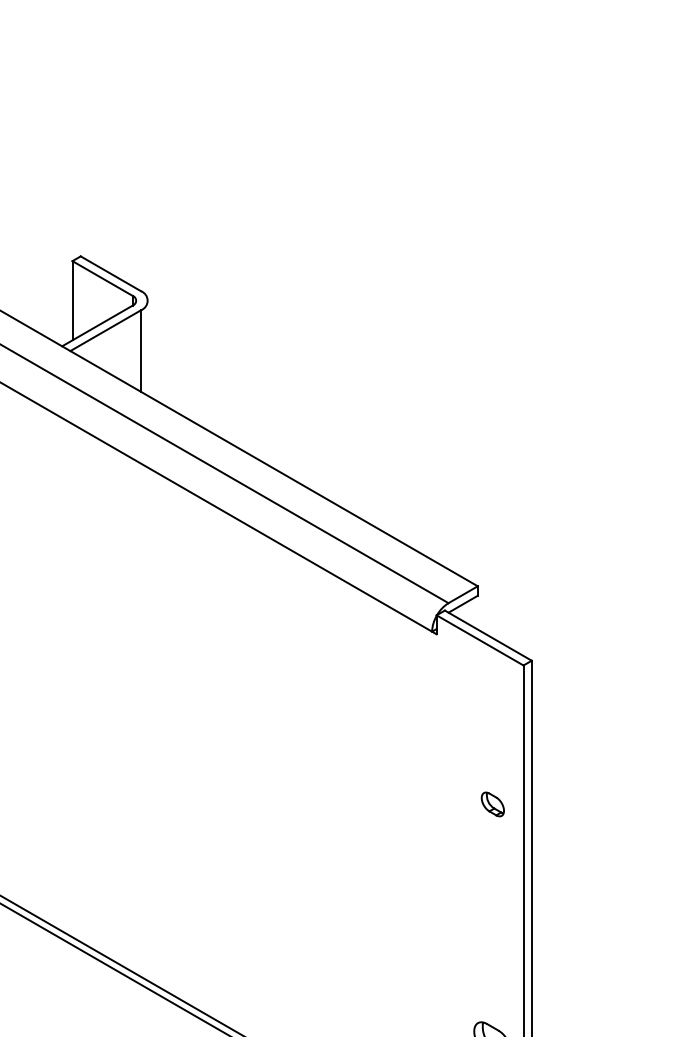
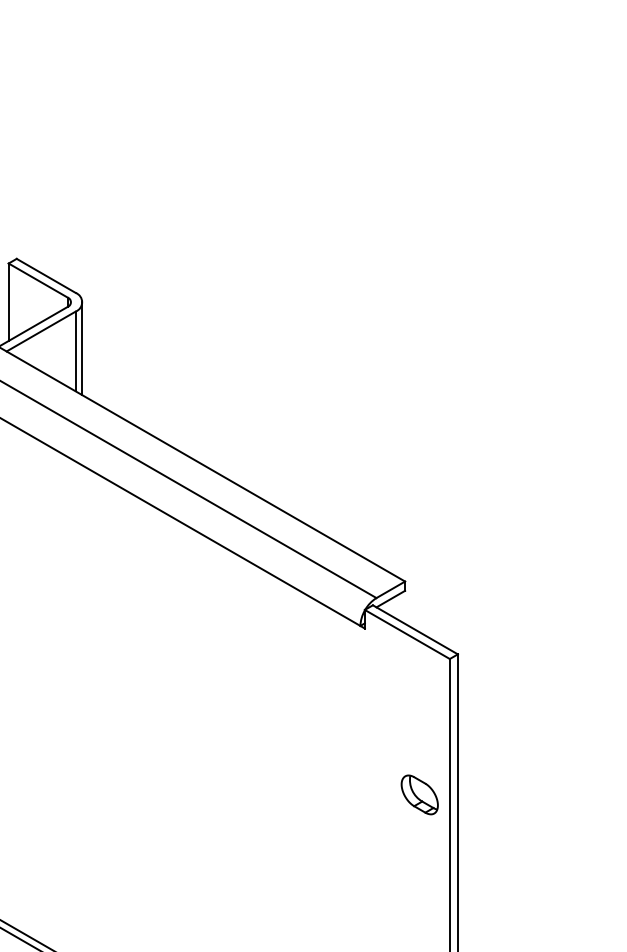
line: (147, 347) -> (82, 347), added
part: (492, 804) -> (419, 794), size x1.67

